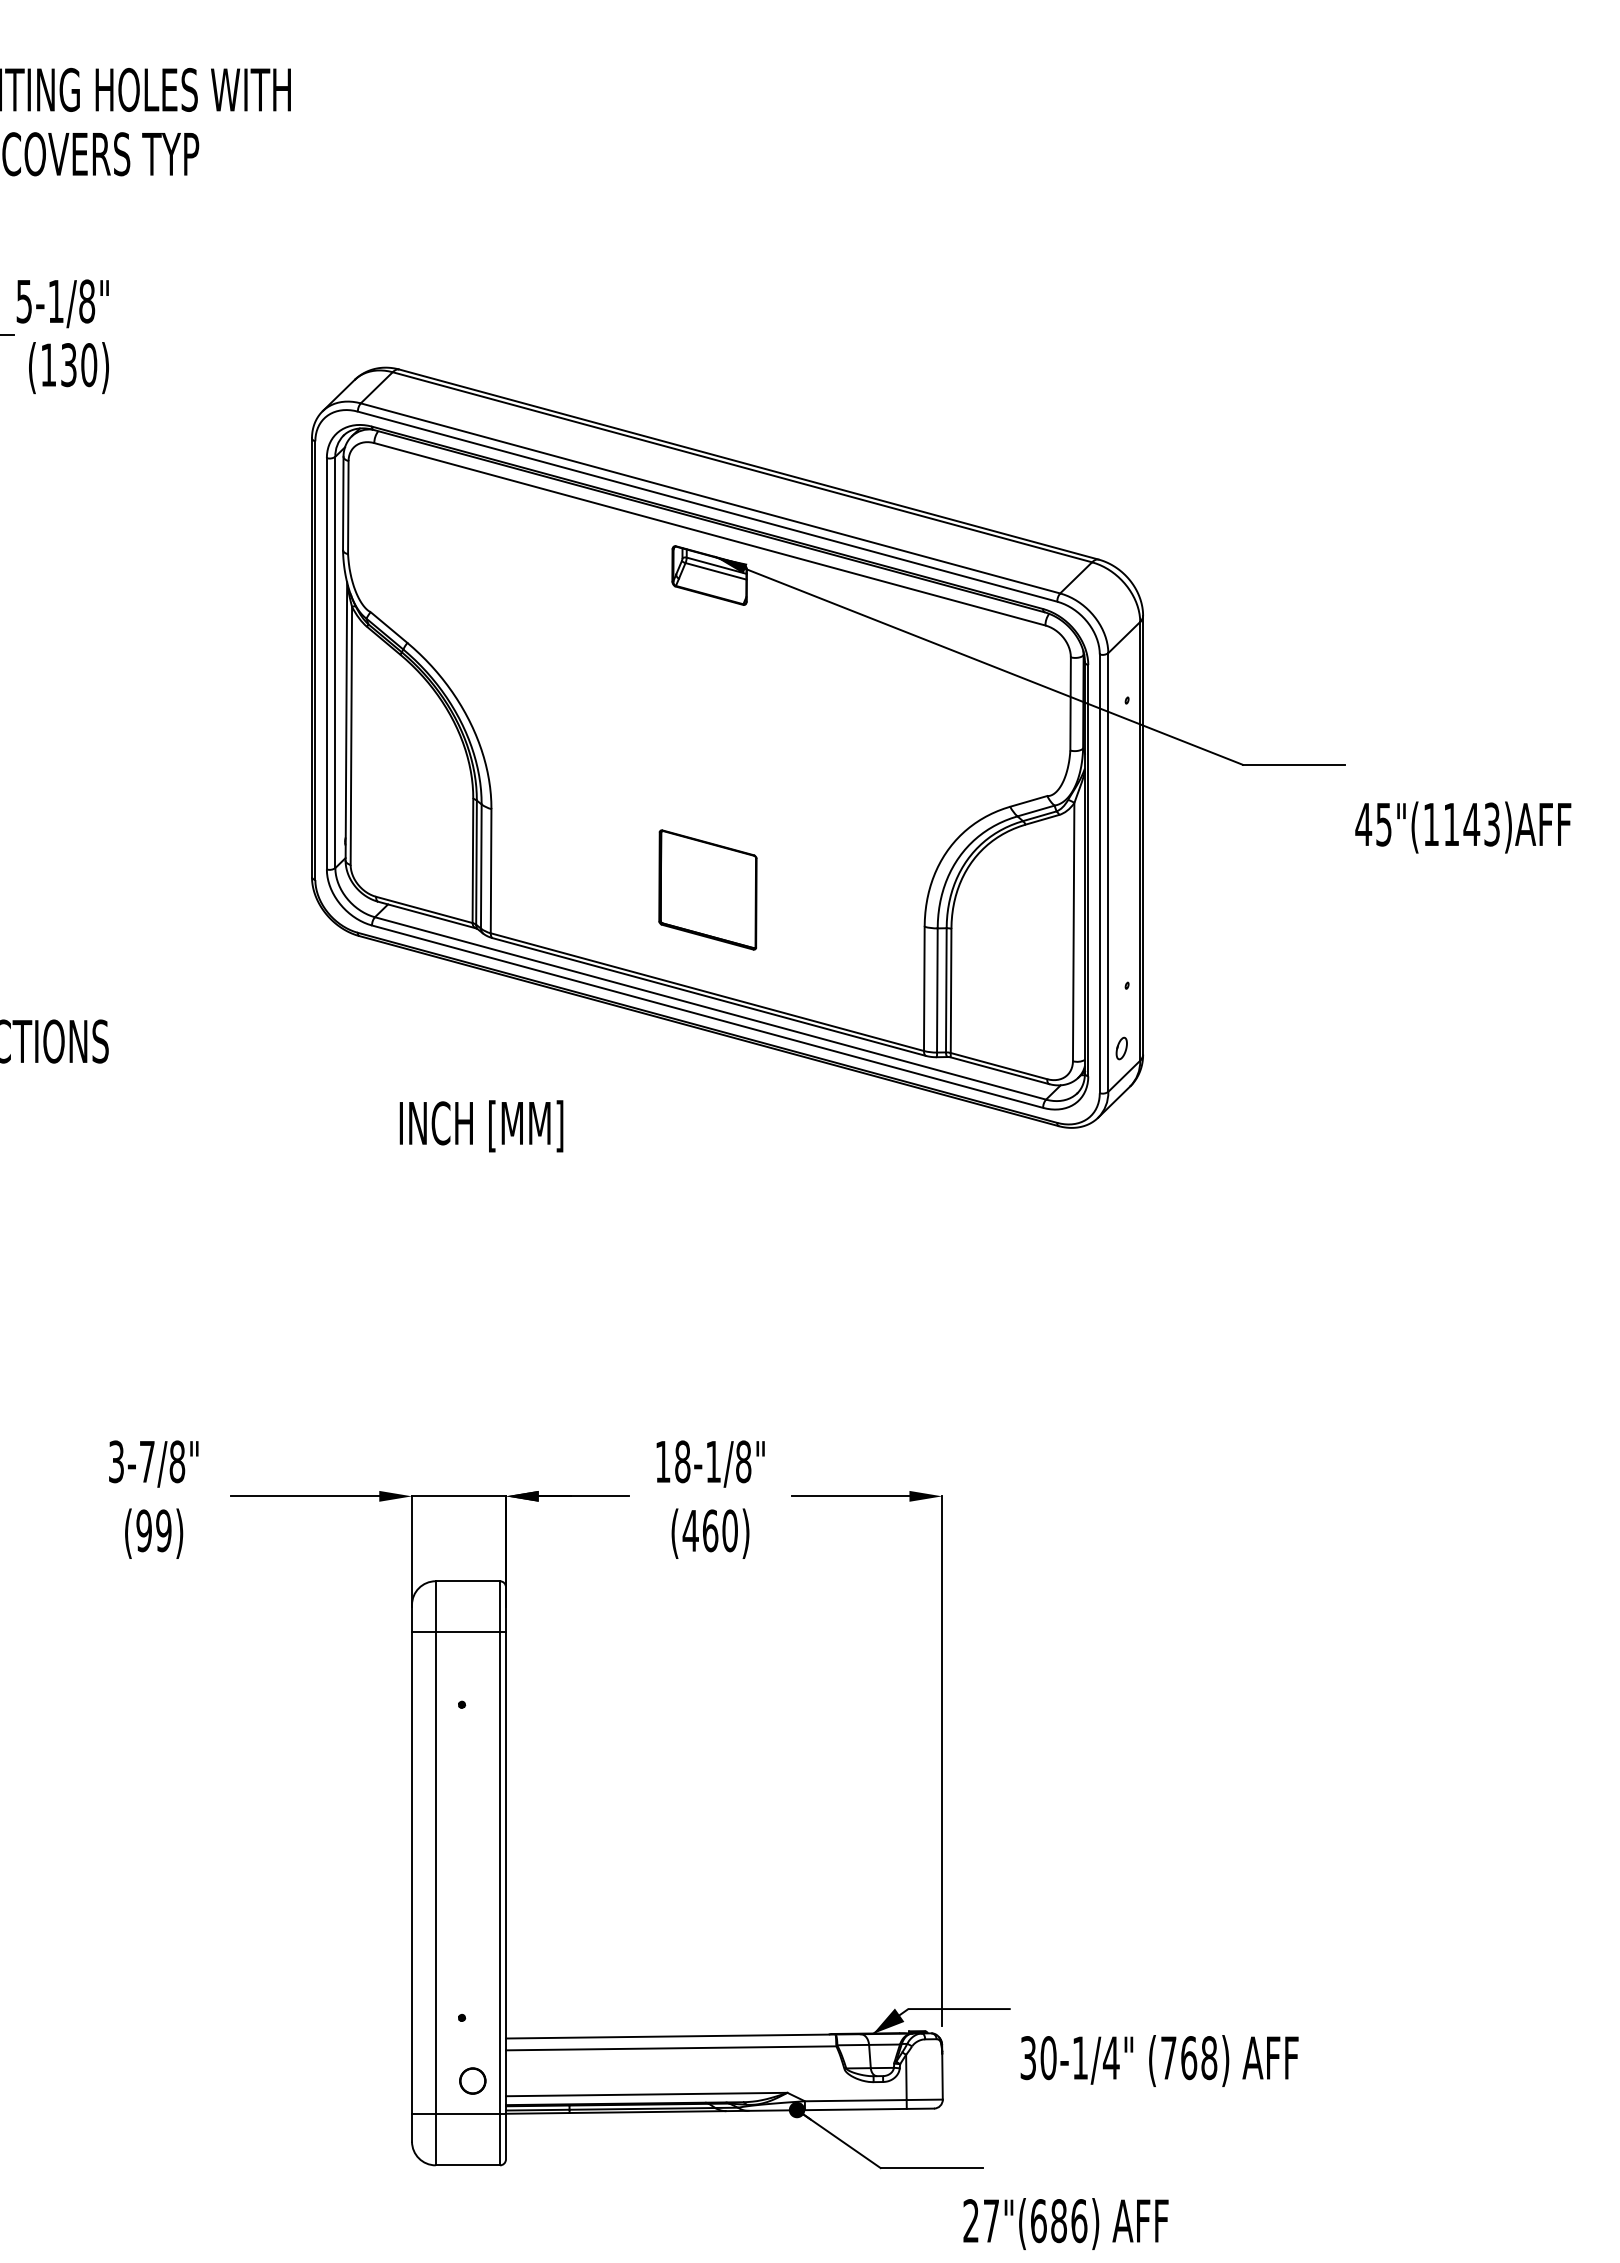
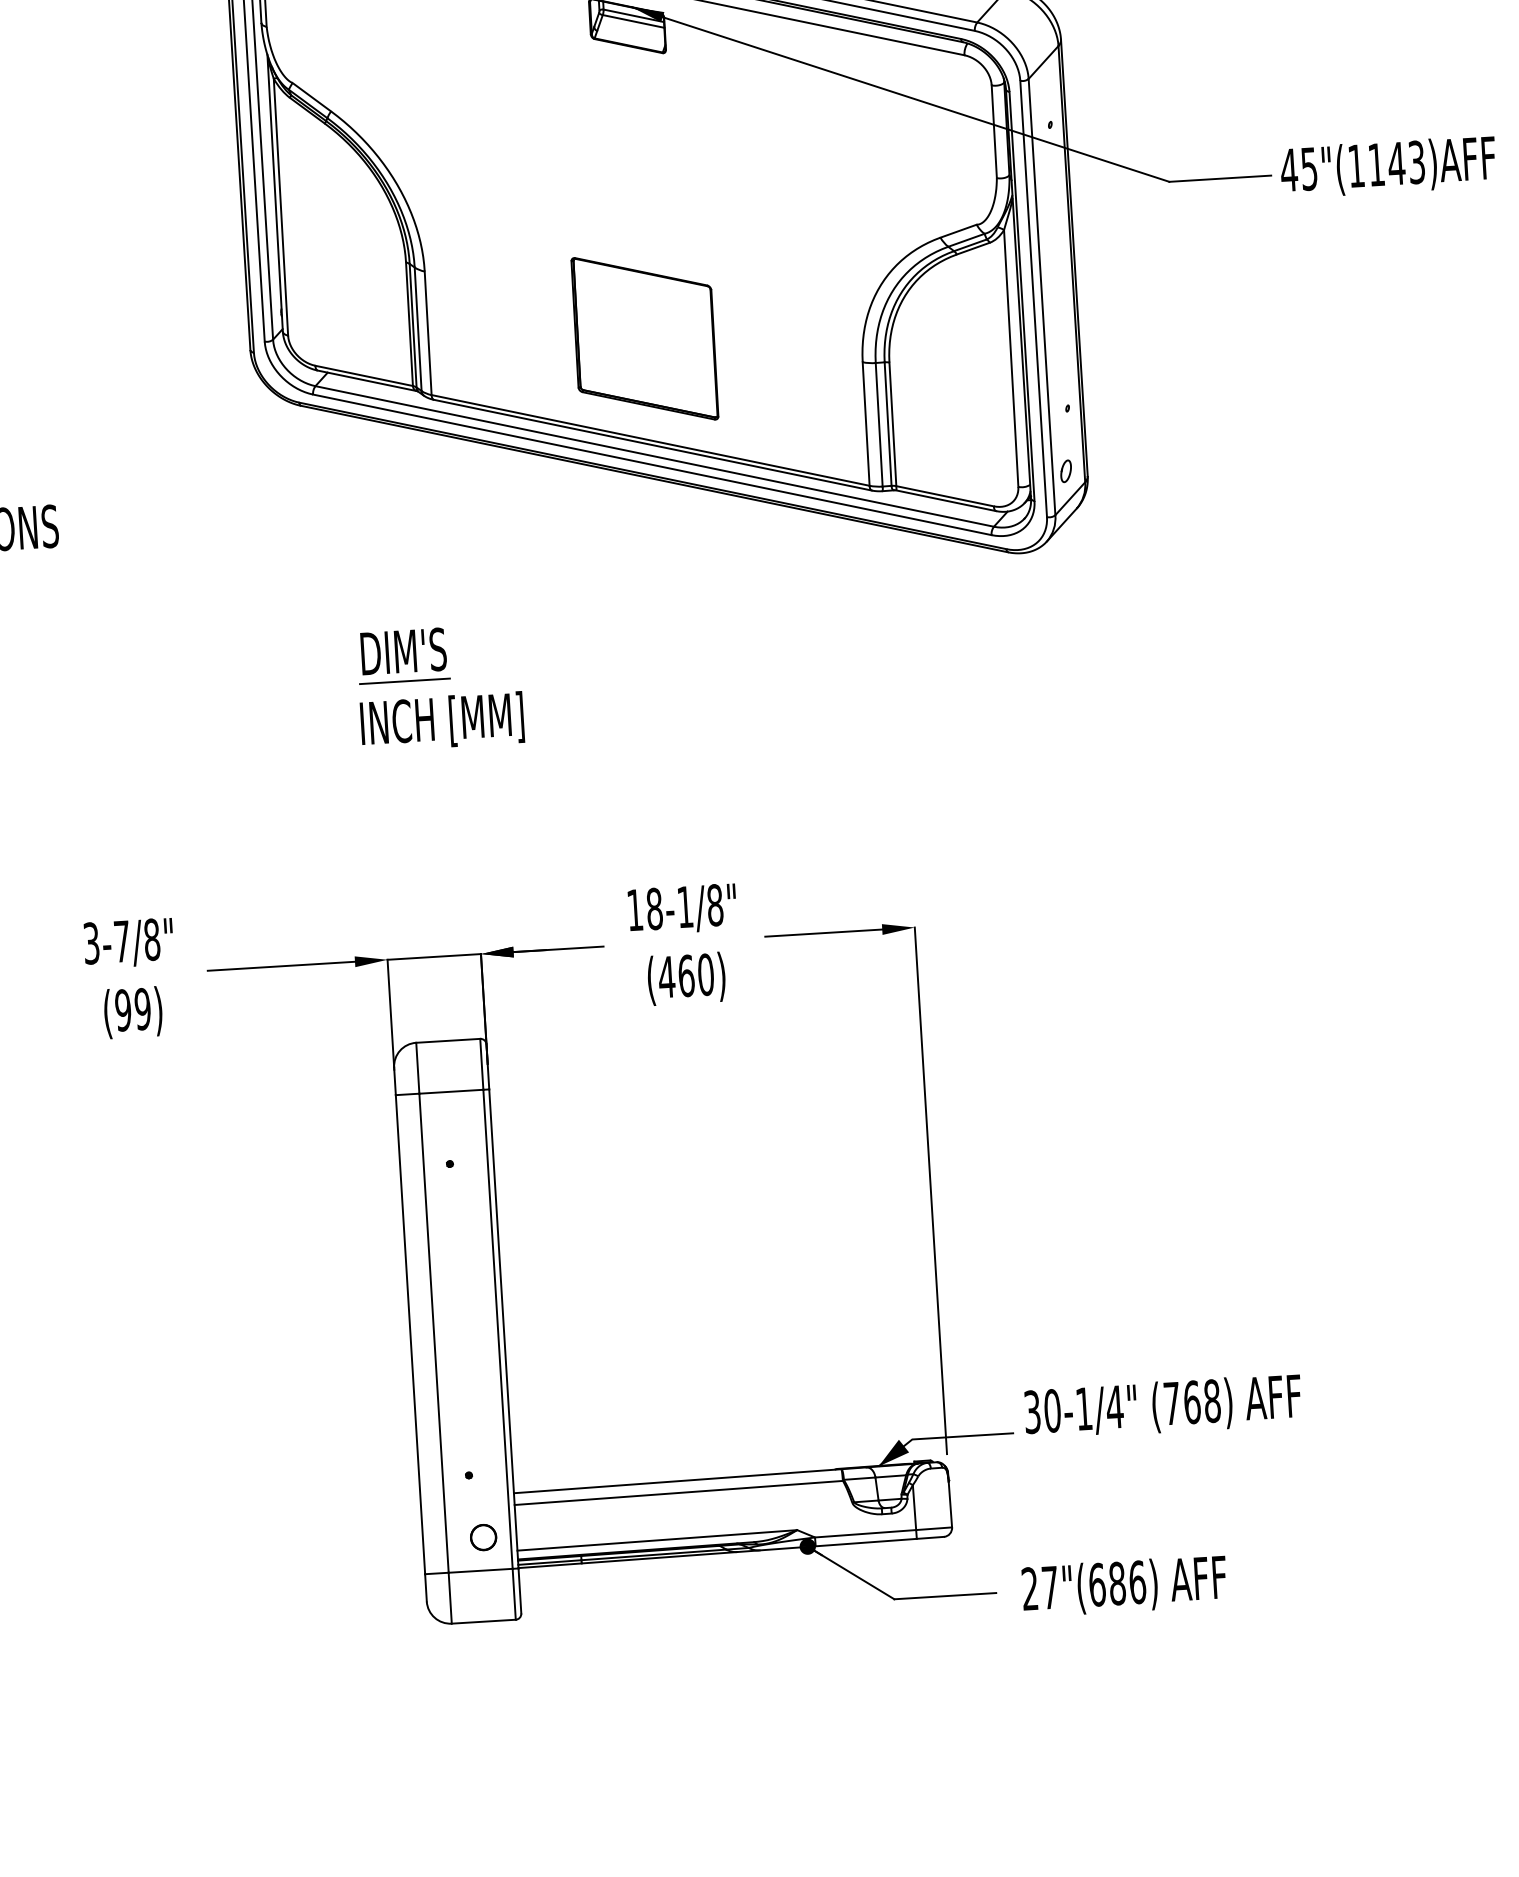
text: (1463, 827) -> (1388, 167), moved
part: (707, 889) -> (644, 338), size x1.43
text: (481, 1126) -> (442, 722), moved
part: (446, 1192) -> (403, 655), added
text: (1159, 2060) -> (1162, 1406), moved
text: (1065, 2223) -> (1124, 1585), moved

